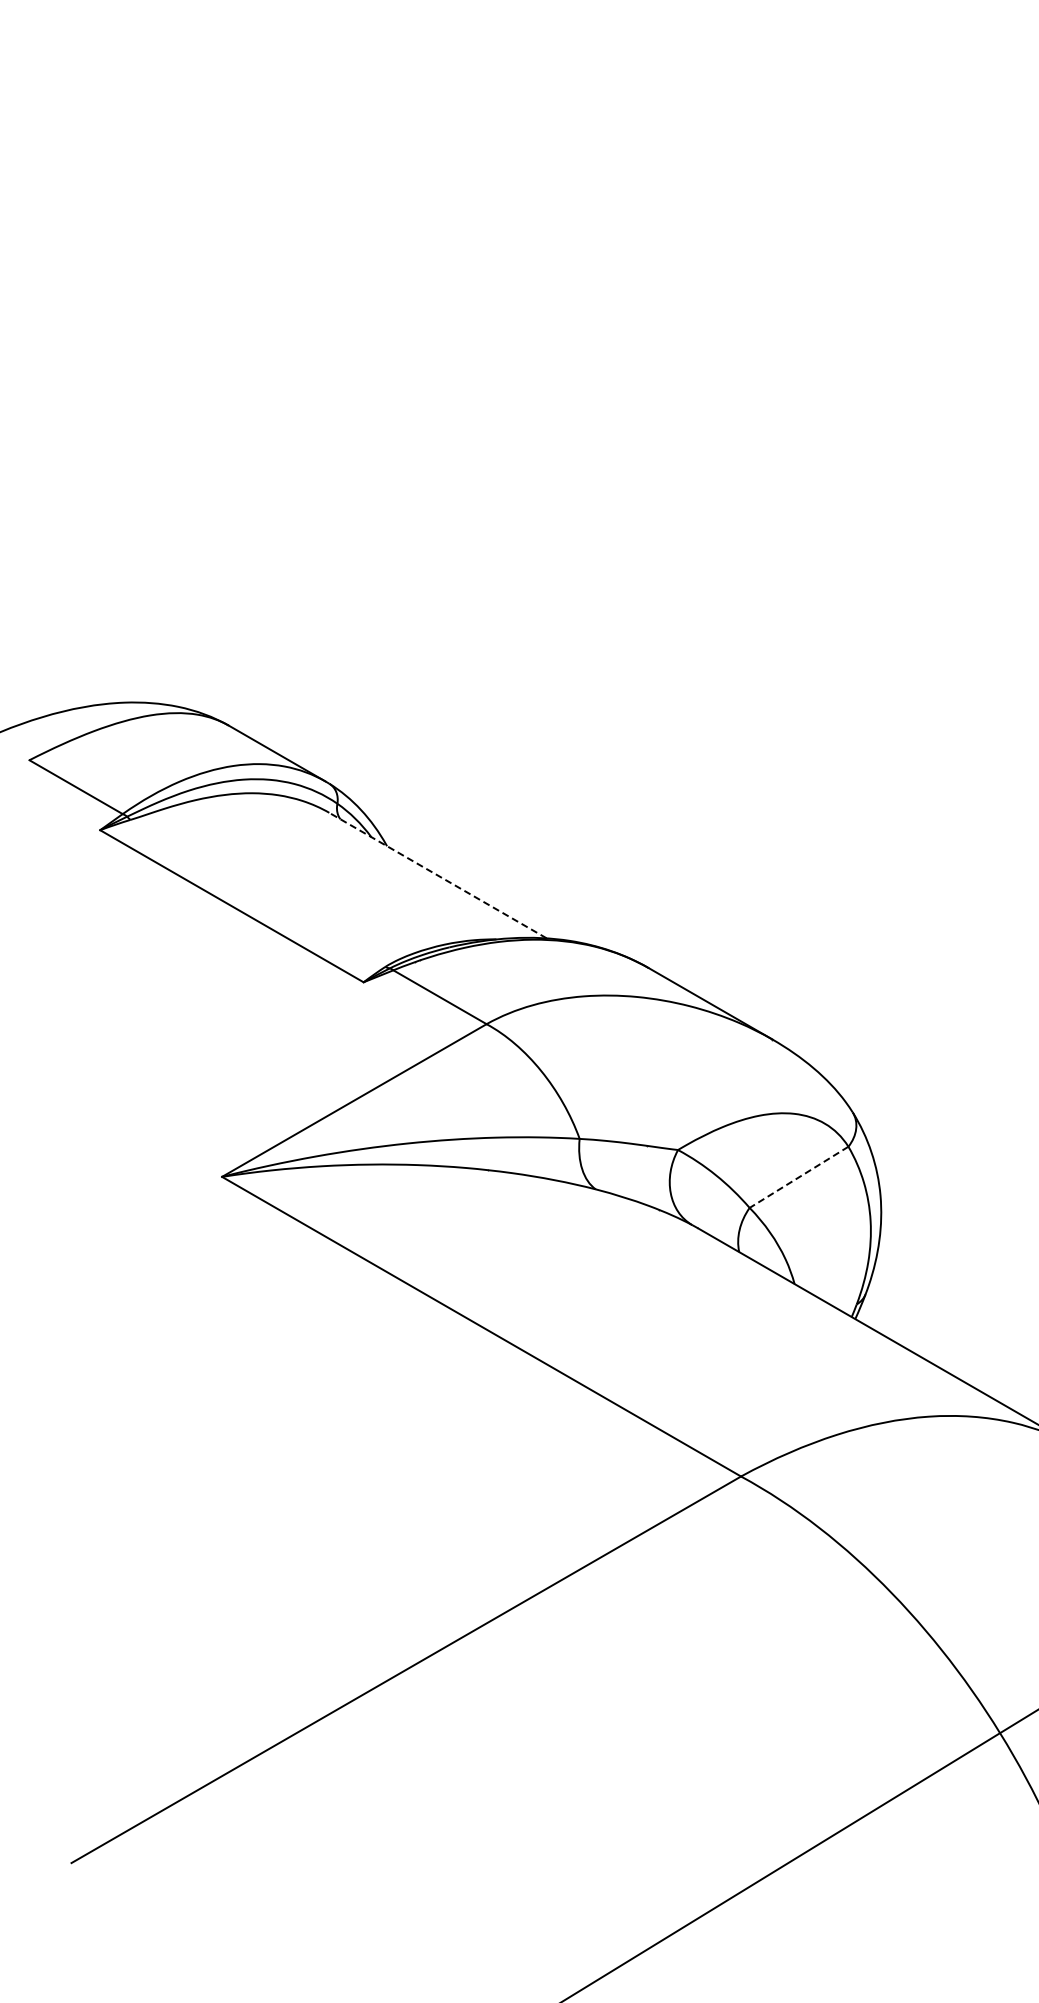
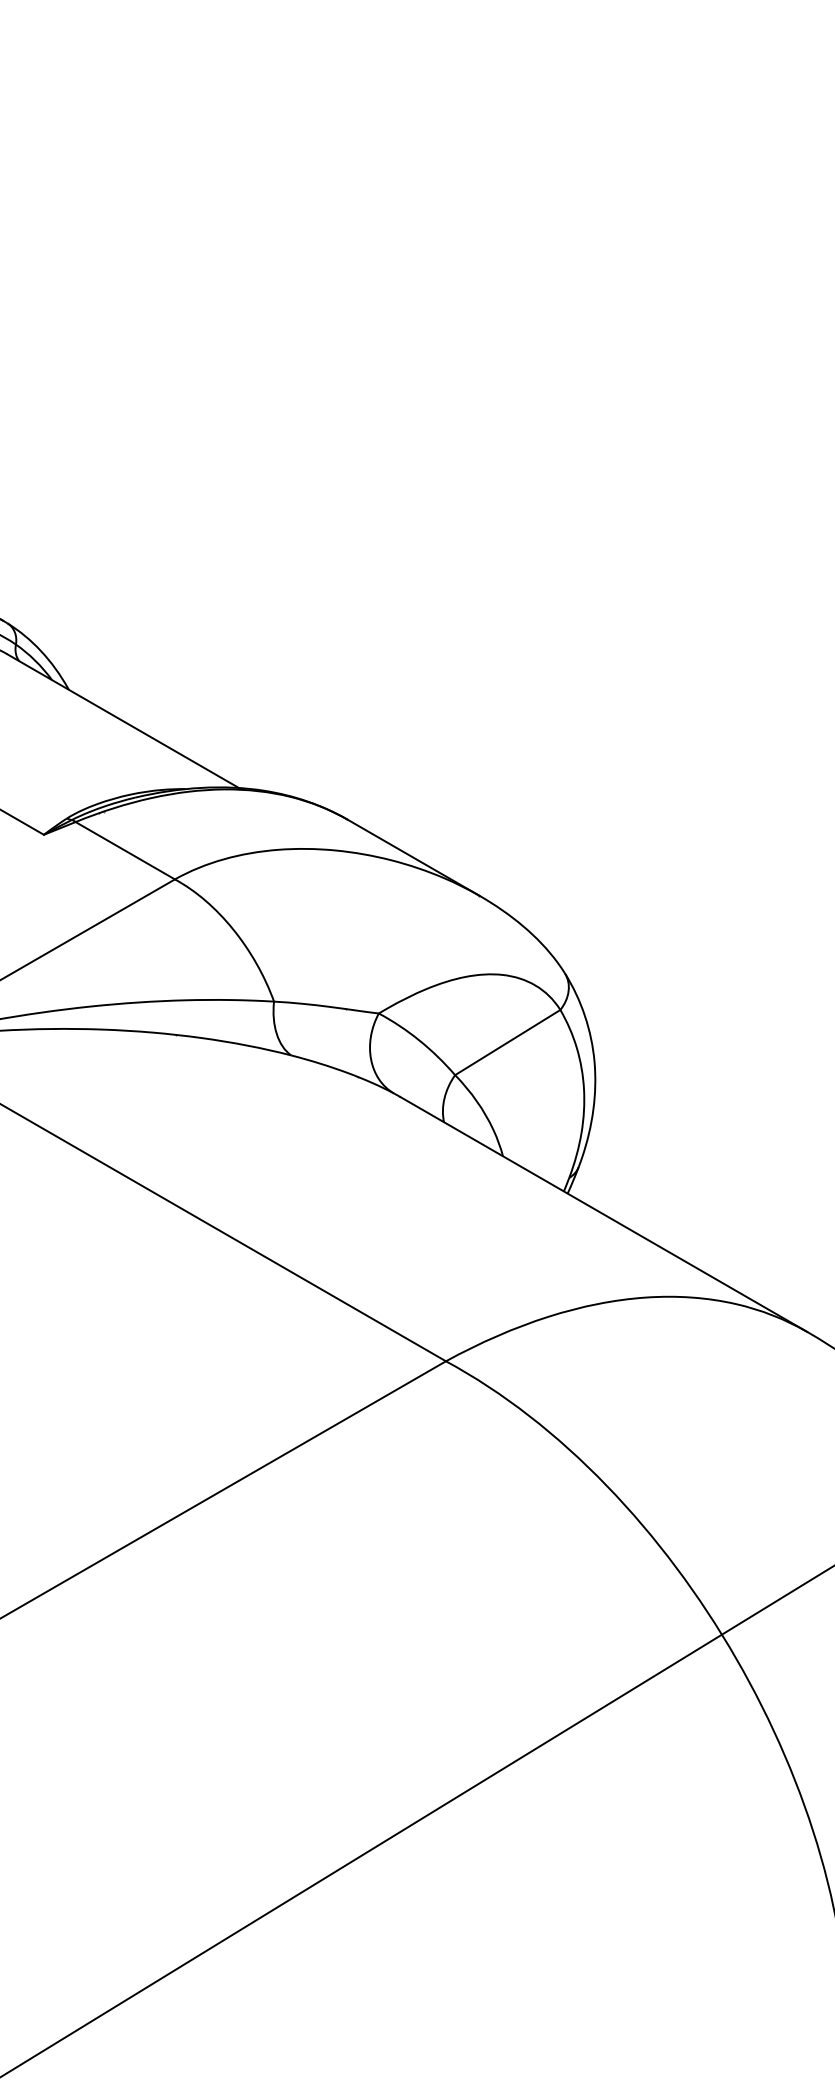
line: (437, 875) -> (122, 721), dashed -> solid
line: (798, 1177) -> (507, 1042), dashed -> solid

